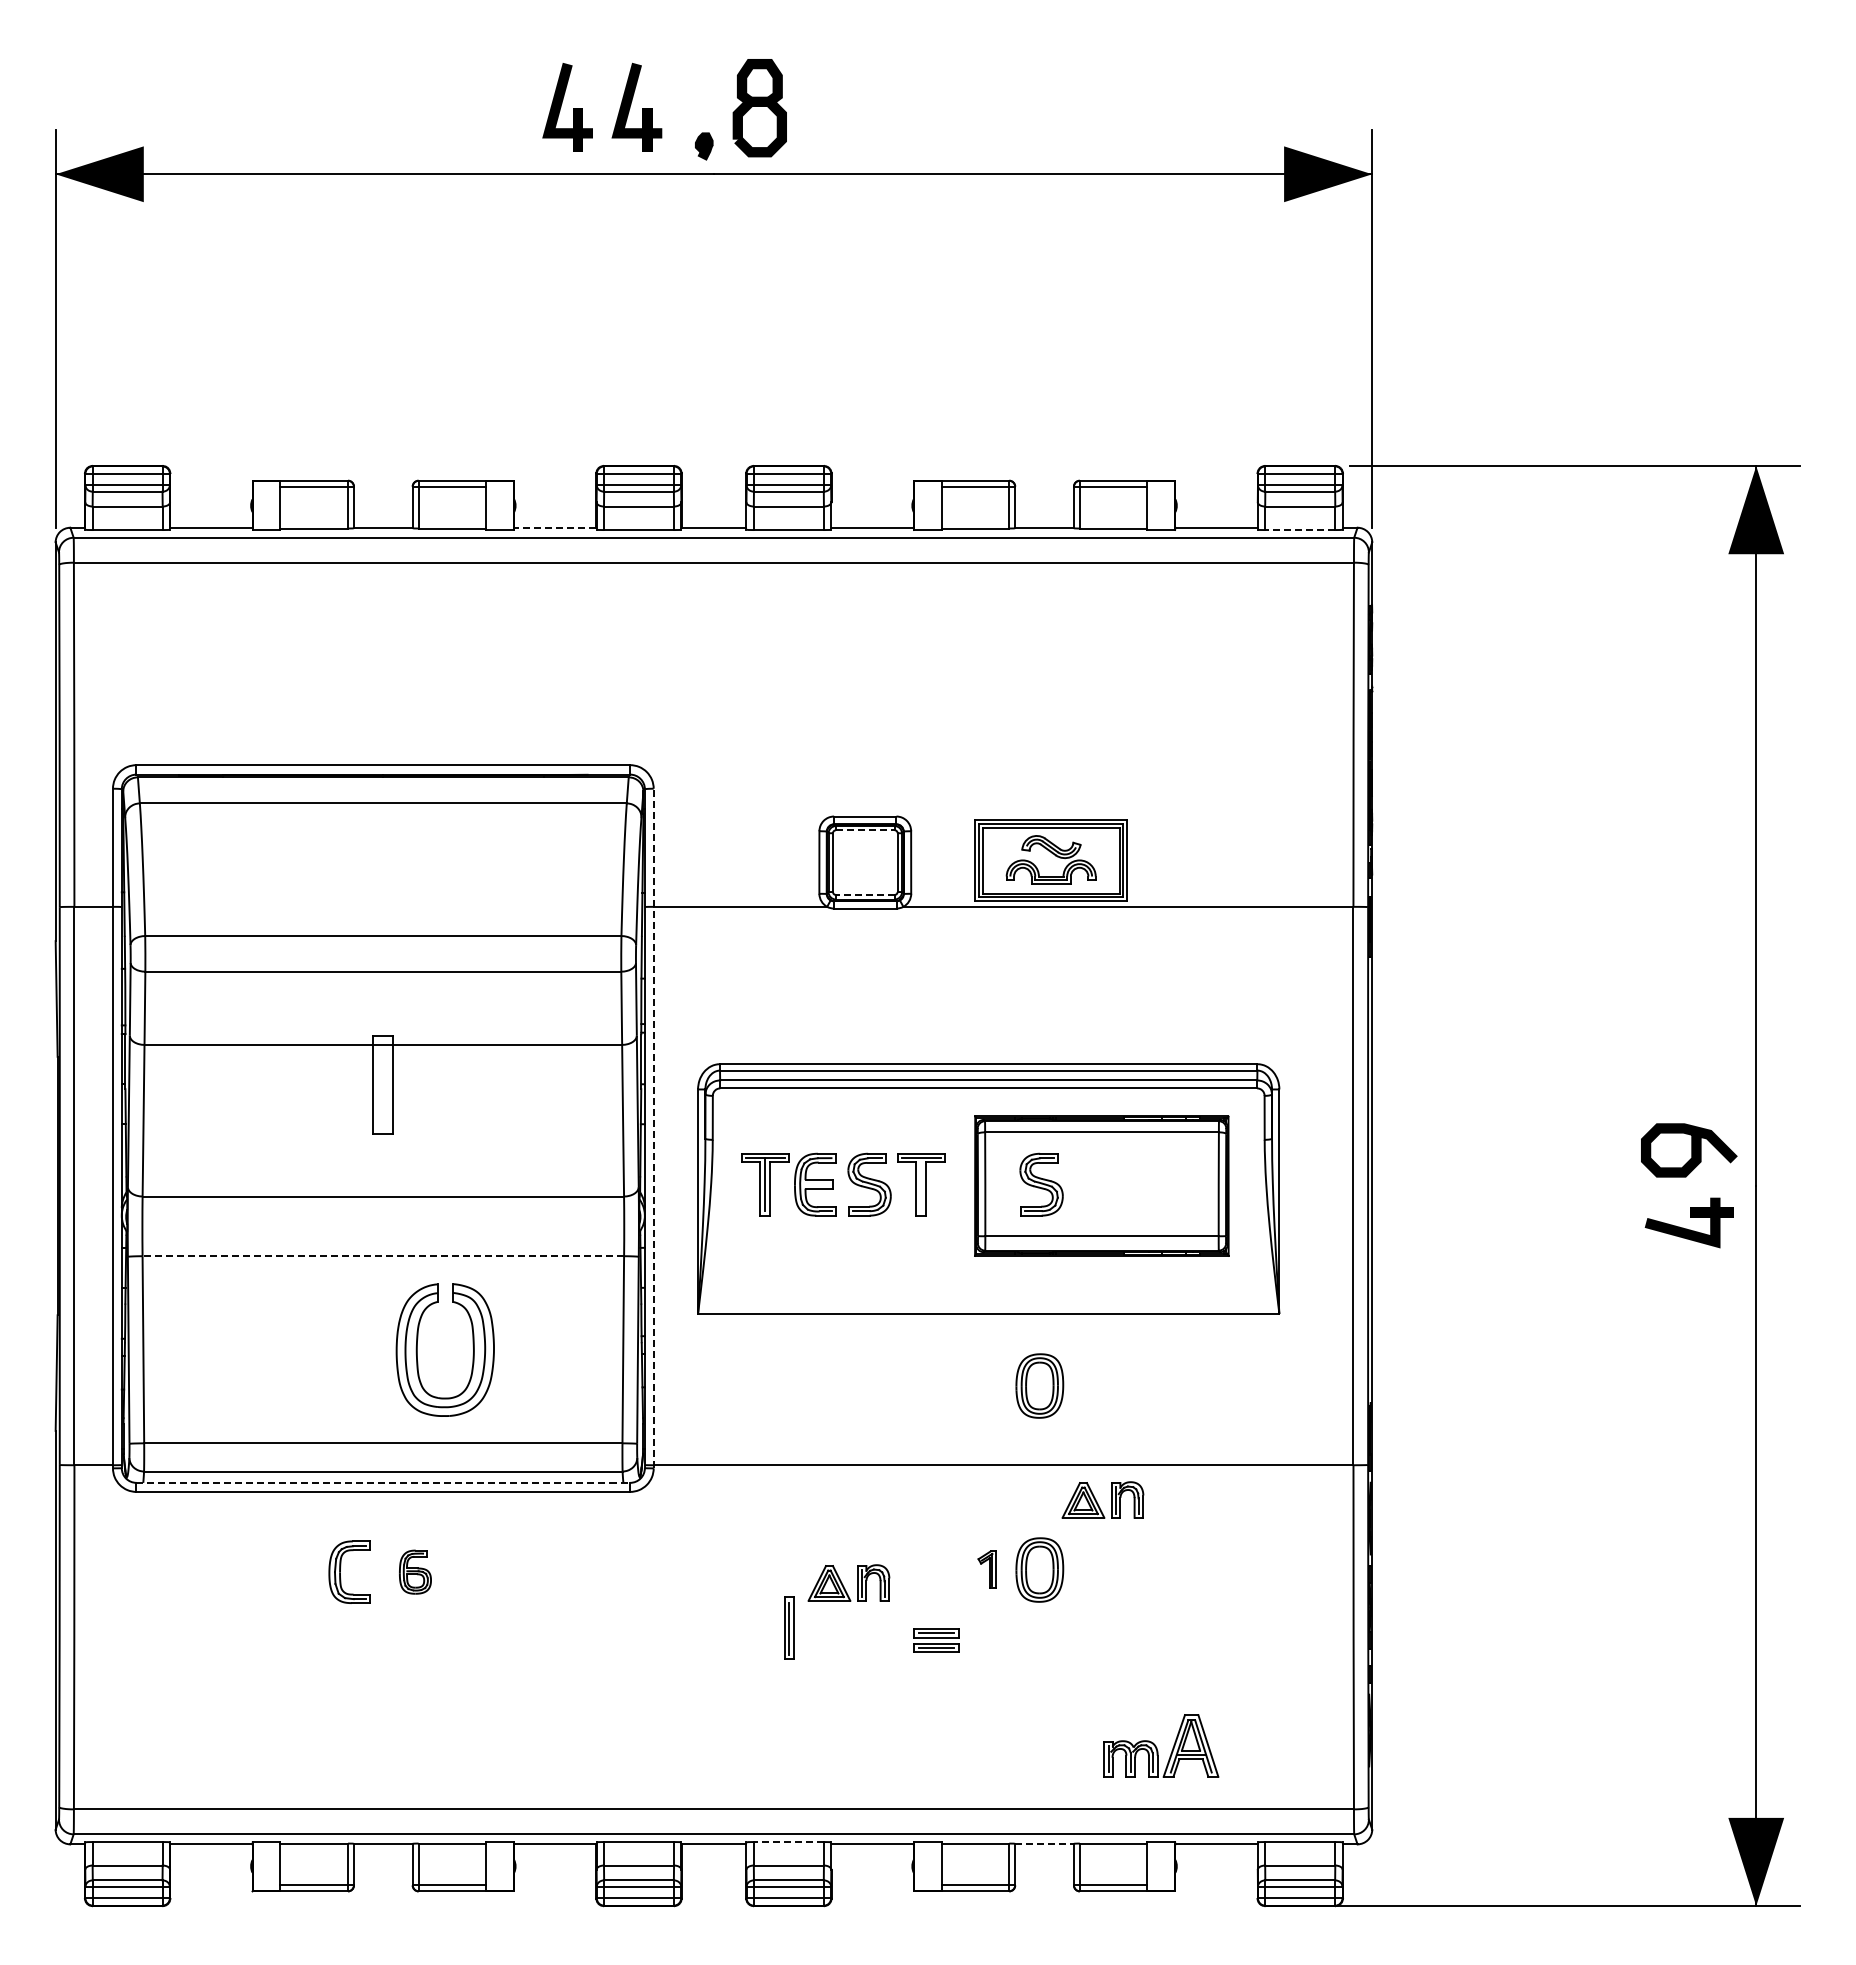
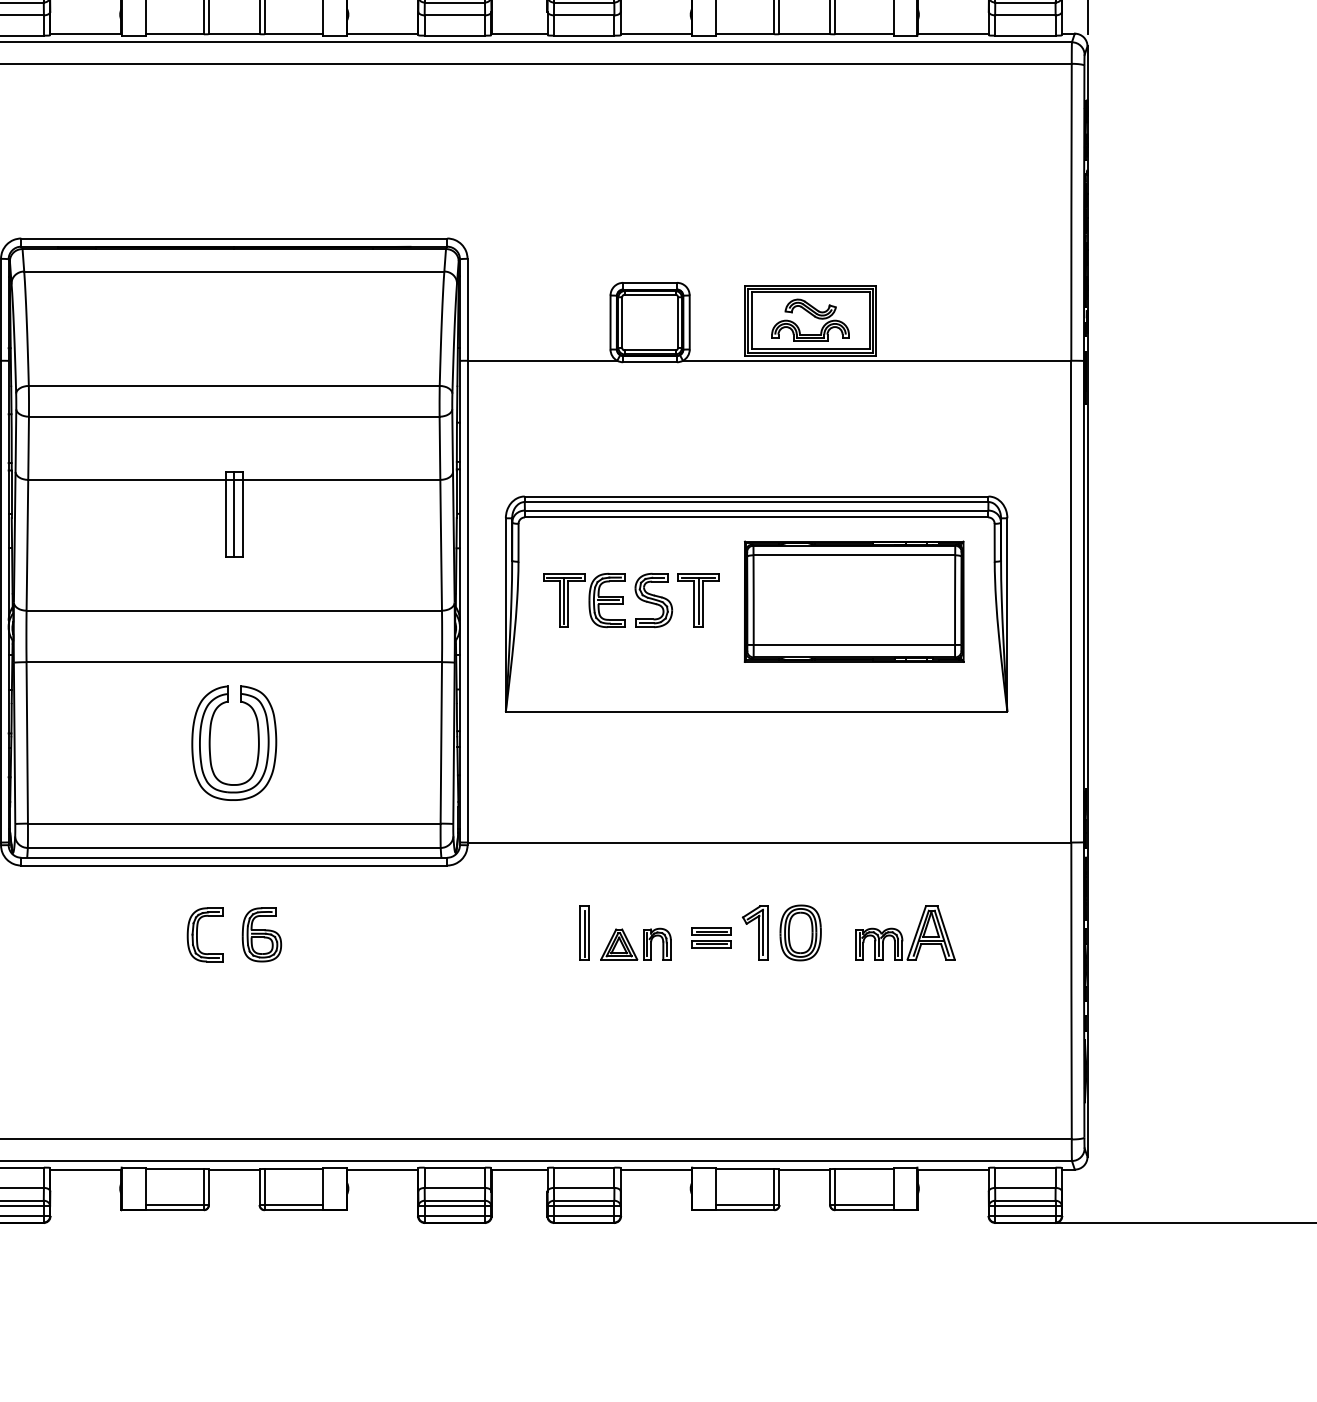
line: (554, 527) -> (381, 33), dashed -> solid
line: (1299, 530) -> (1024, 36), dashed -> solid
line: (865, 830) -> (650, 294), dashed -> solid
line: (864, 894) -> (649, 350), dashed -> solid
line: (383, 1085) -> (234, 514), added
line: (653, 1128) -> (467, 552), dashed -> solid
line: (816, 1184) -> (608, 600), added
line: (921, 1184) -> (698, 600), added
part: (1041, 1184) -> (802, 600), removed
line: (383, 1256) -> (234, 662), dashed -> solid
part: (417, 1349) -> (210, 742), moved
part: (1039, 1385) -> (800, 773), removed
line: (383, 1482) -> (234, 857), dashed -> solid
part: (1102, 1499) -> (854, 872), removed
part: (986, 1569) -> (754, 932), size x1.67
part: (415, 1571) -> (262, 934), size x1.43
part: (789, 1627) -> (584, 932), moved
part: (936, 1640) -> (711, 937), moved
part: (1161, 1745) -> (905, 932), moved
line: (788, 1842) -> (583, 1168), dashed -> solid
line: (1045, 1844) -> (805, 1169), dashed -> solid

